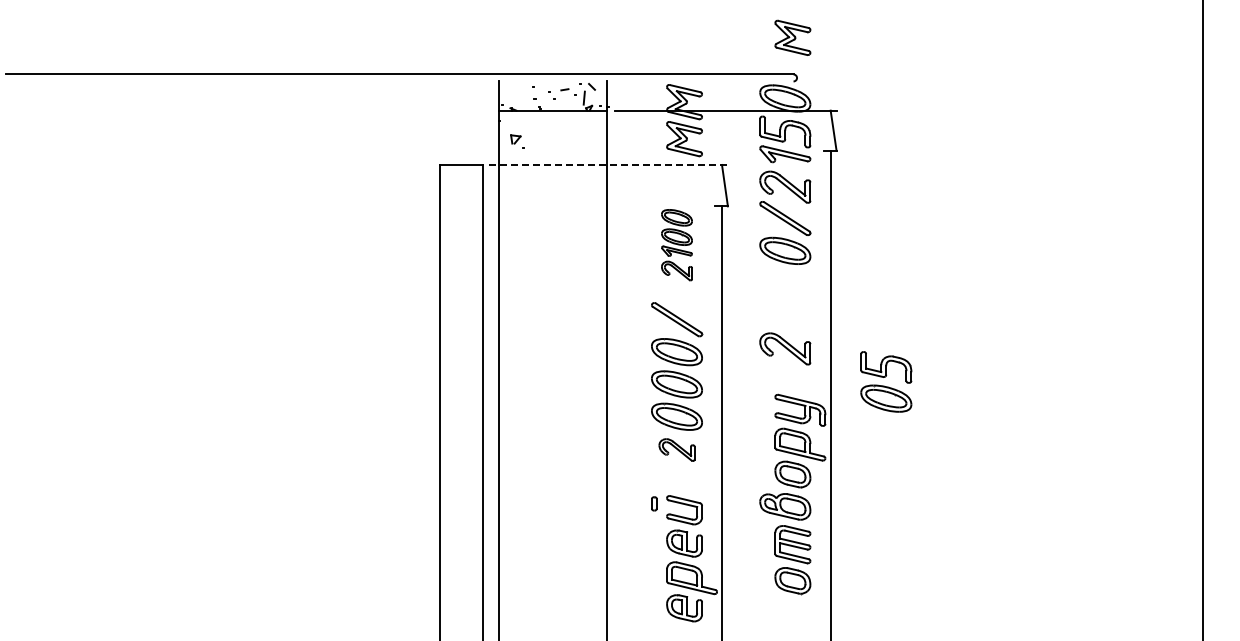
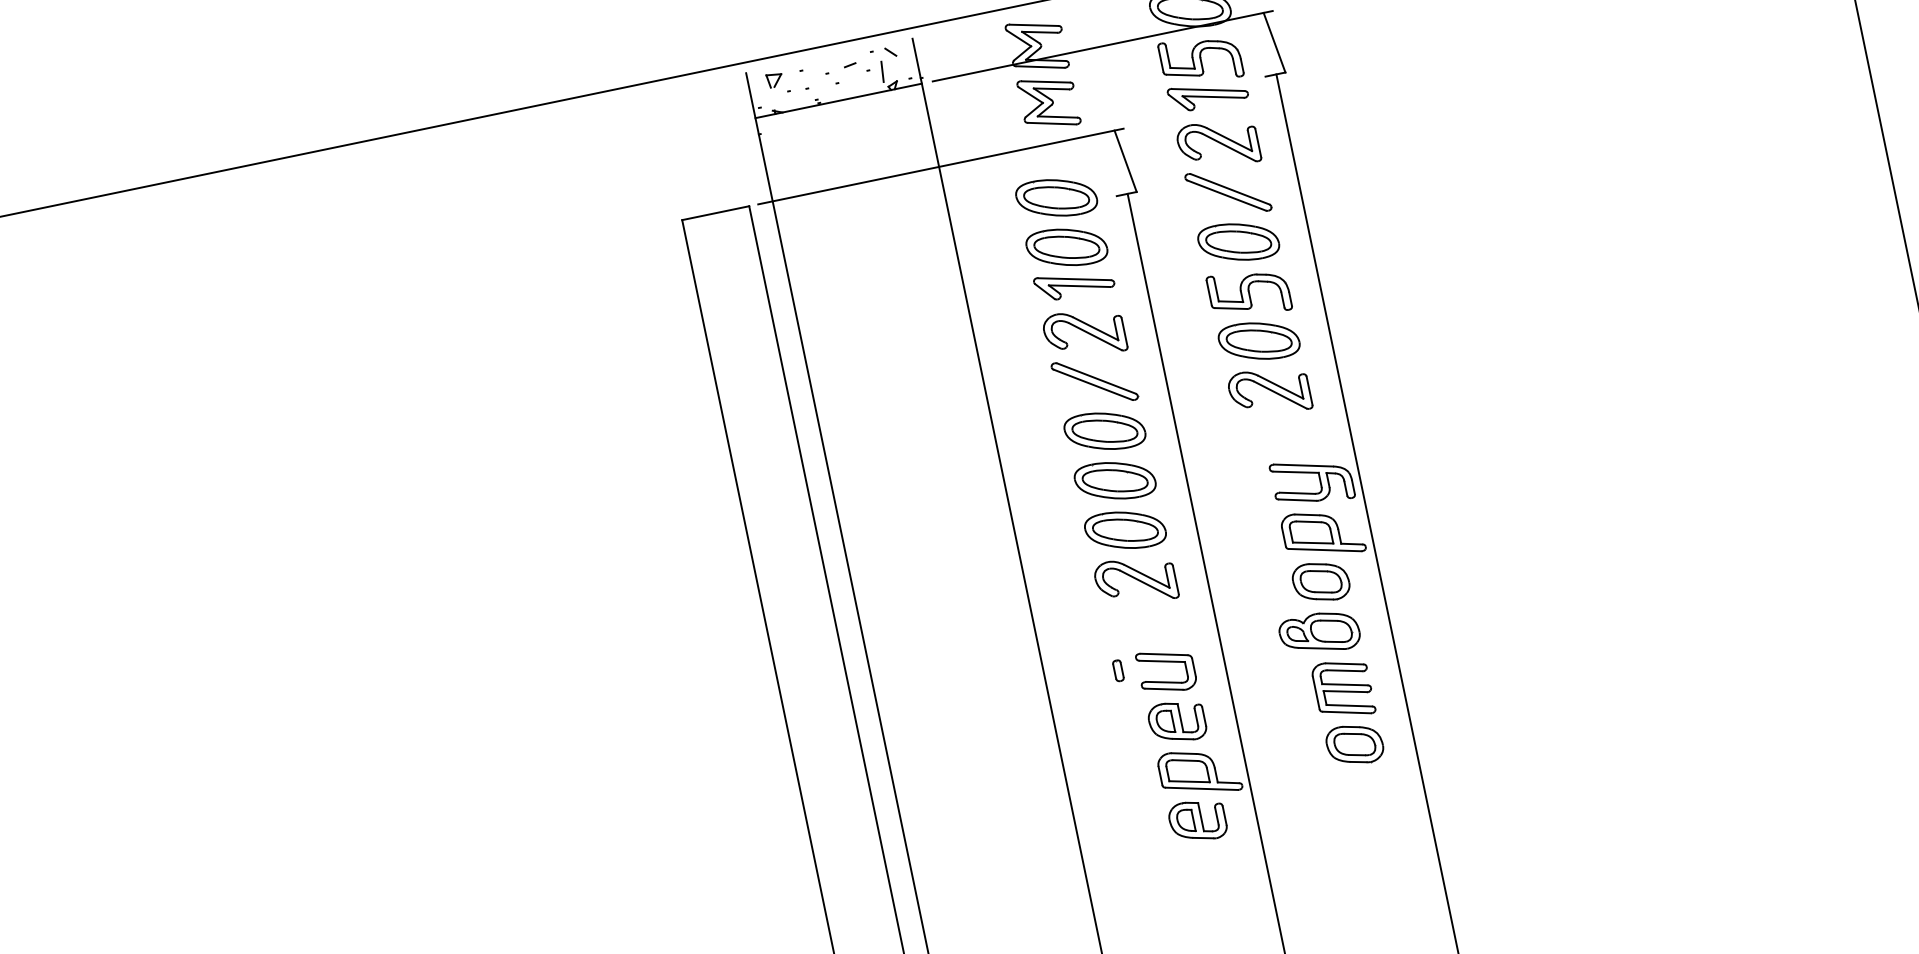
part: (517, 141) -> (778, 82), moved
line: (609, 165) -> (942, 166), dashed -> solid
part: (676, 244) -> (1070, 266), size x1.67
part: (886, 381) -> (1254, 314), moved
part: (676, 449) -> (1135, 580), size x1.43

